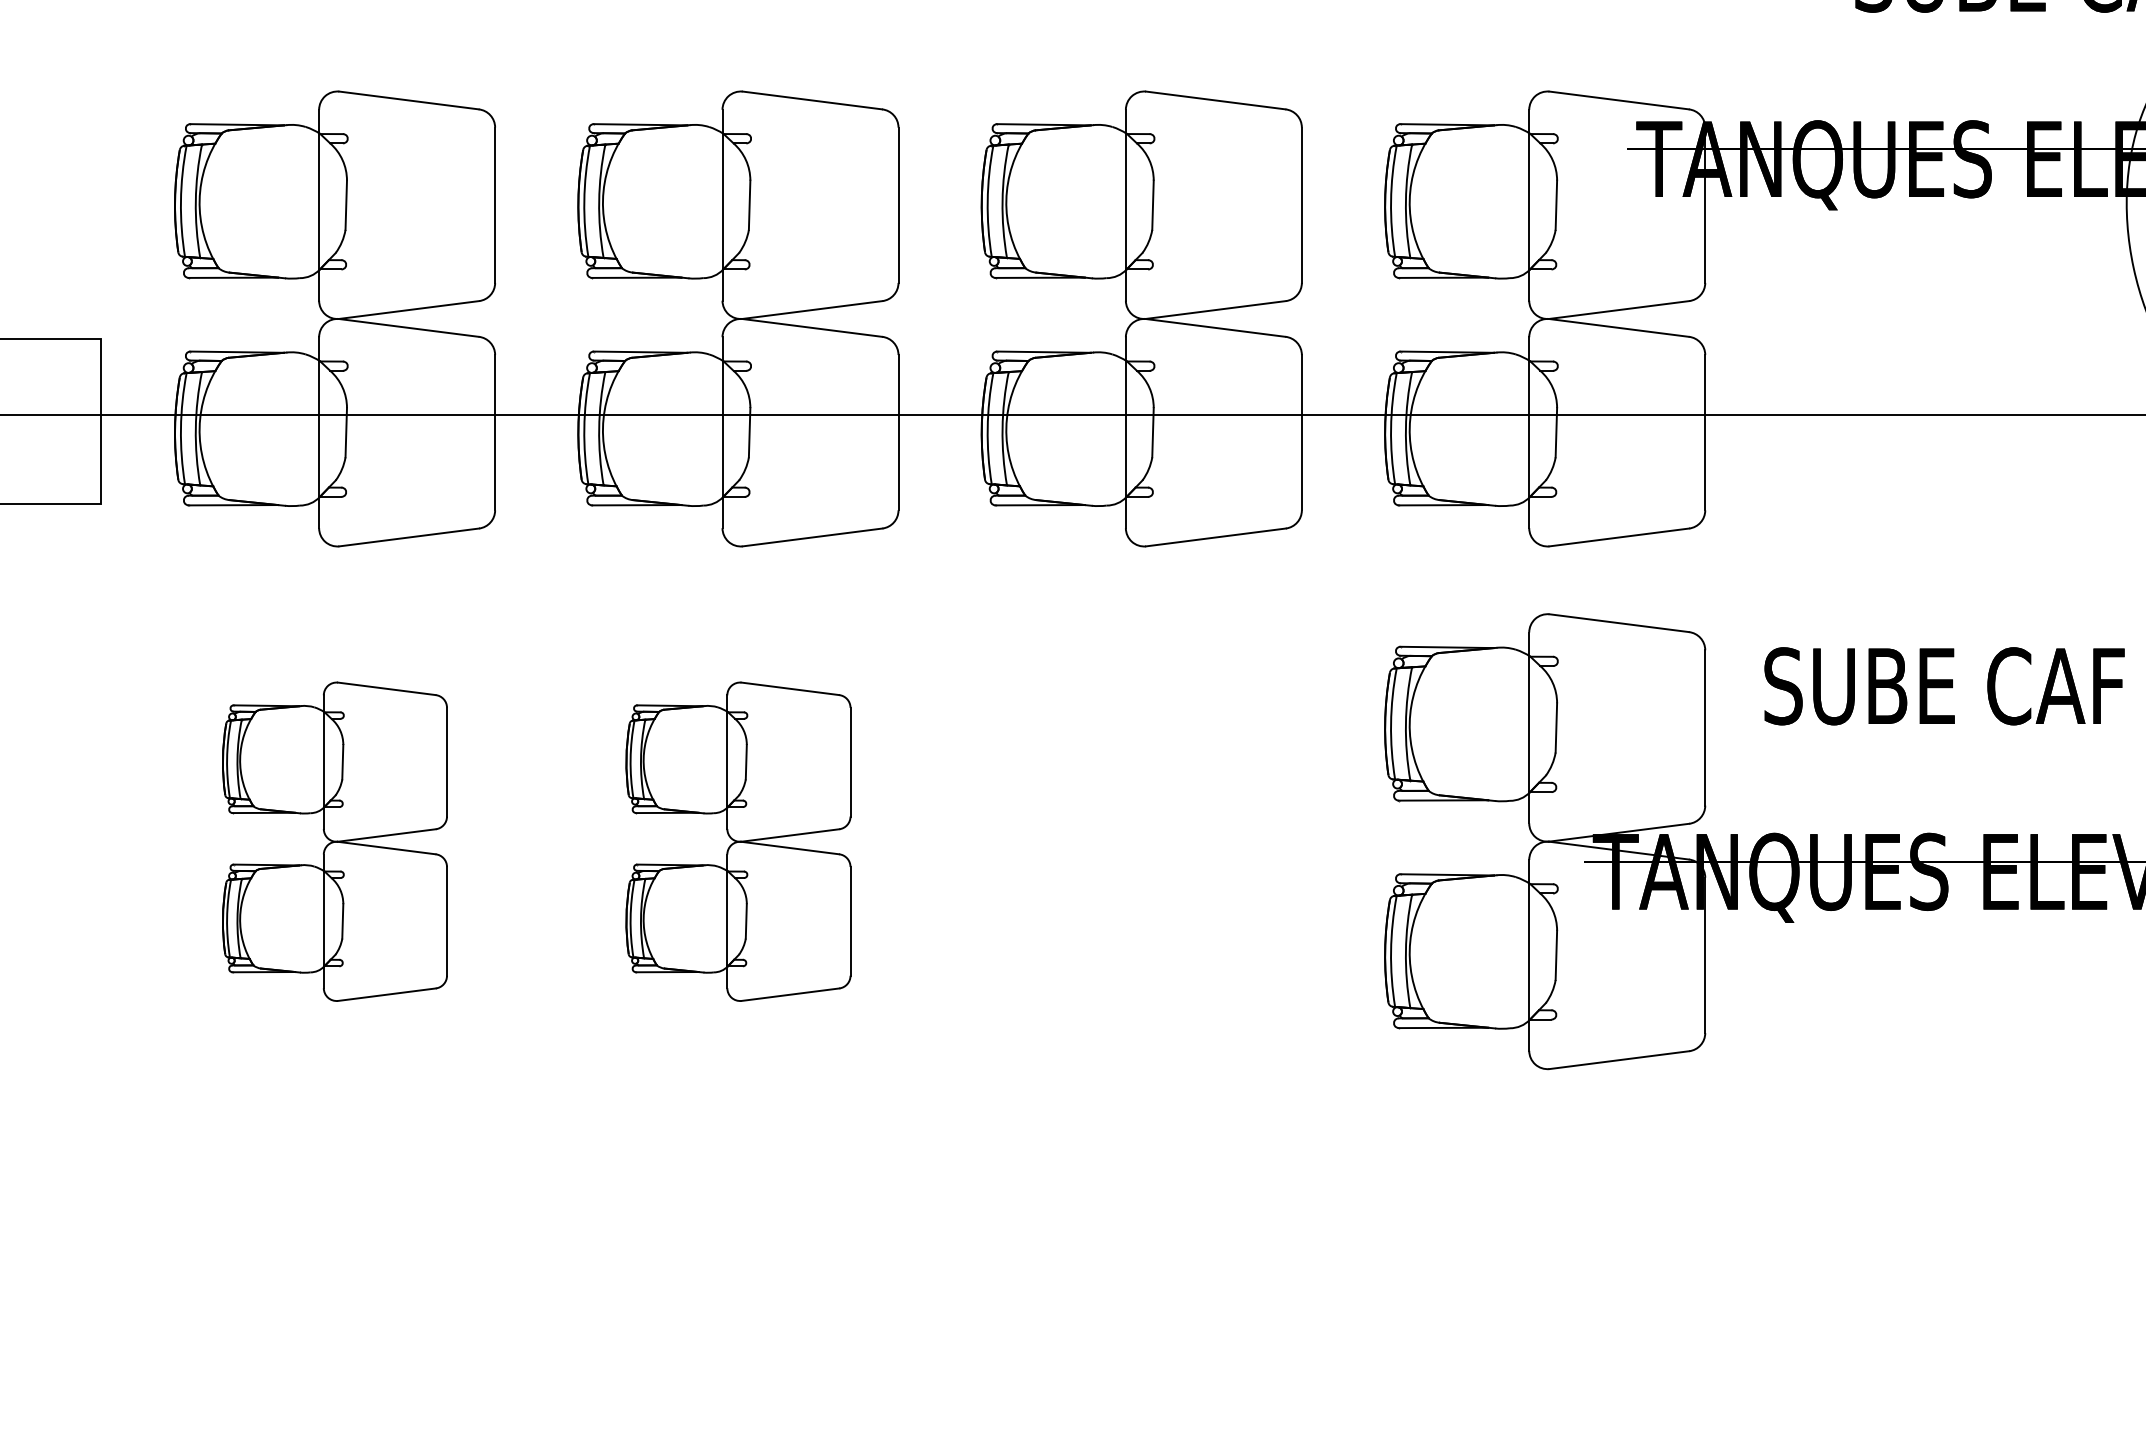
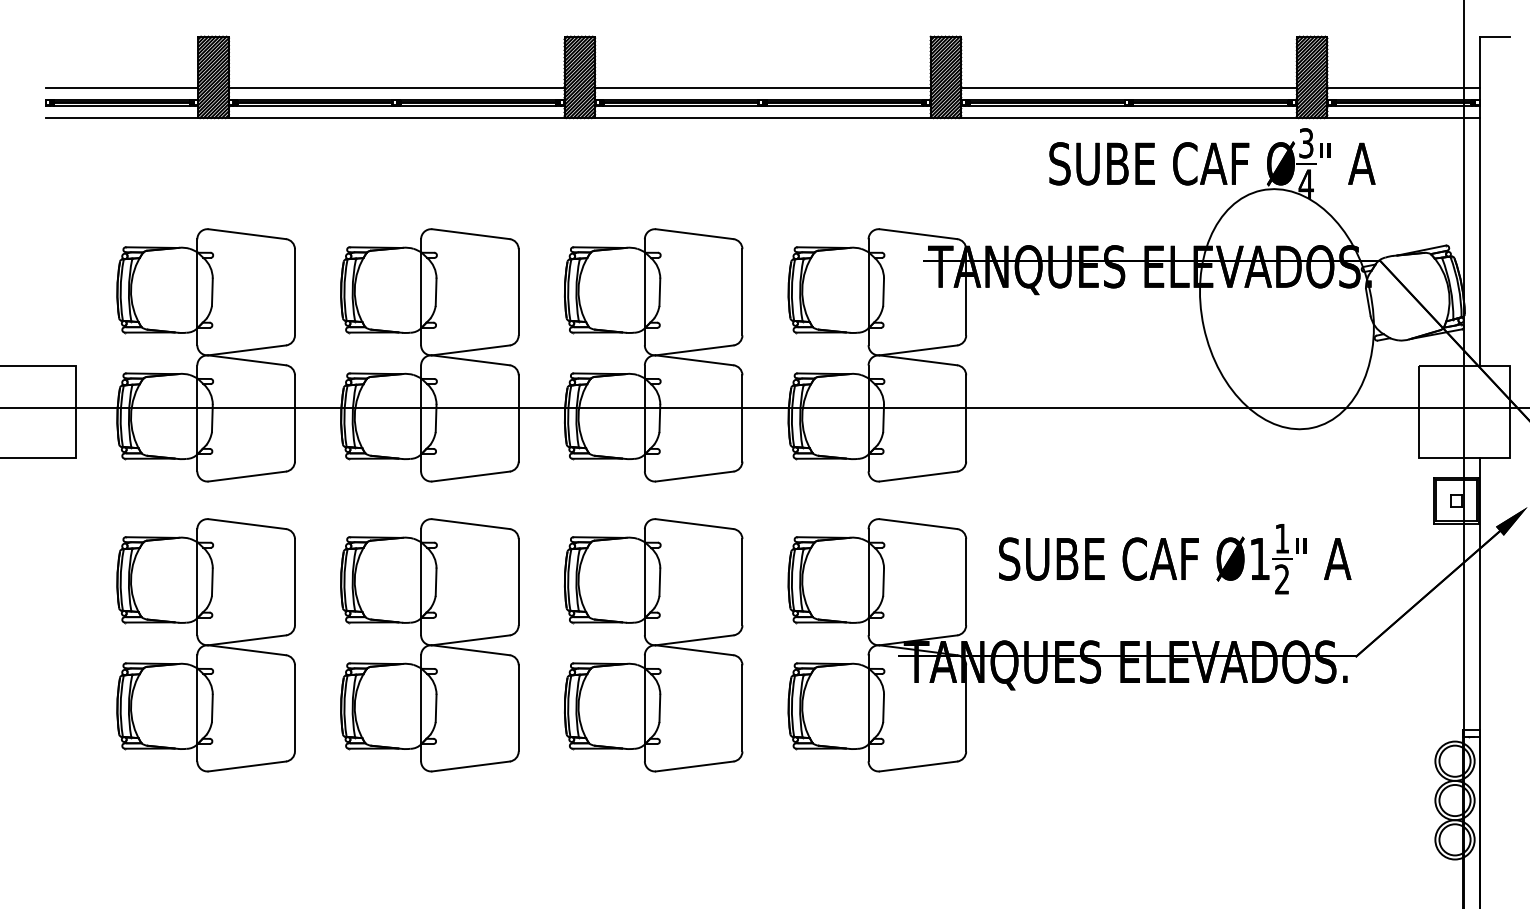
part: (333, 842) -> (205, 645), size x1.43
part: (737, 842) -> (429, 645), size x1.43
part: (1141, 842) -> (653, 645), added

